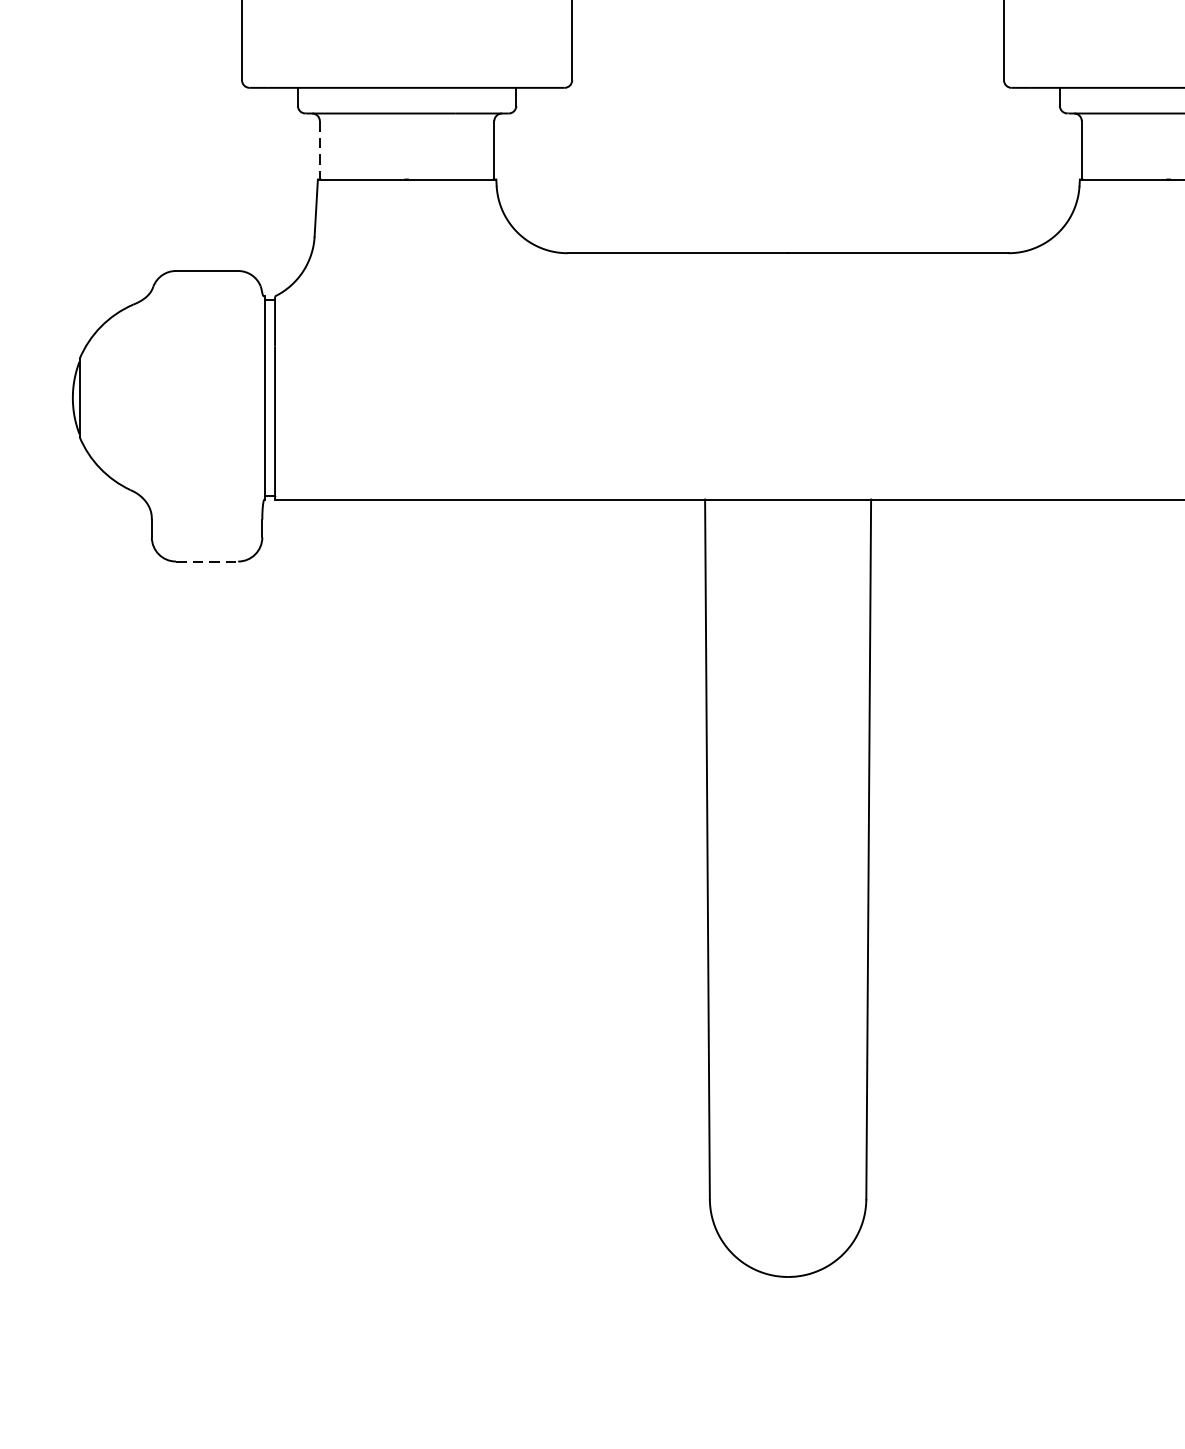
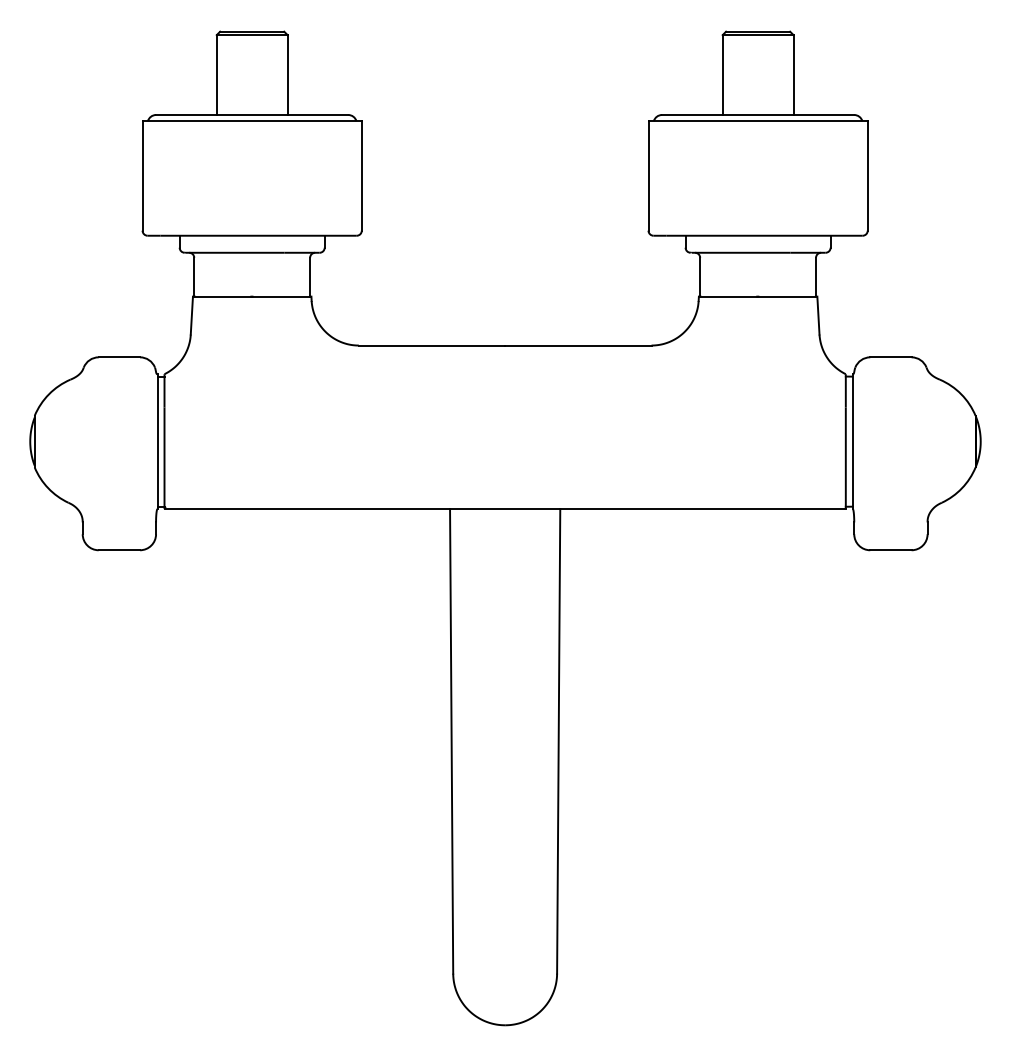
line: (320, 149) -> (194, 276), dashed -> solid
line: (207, 561) -> (119, 550), dashed -> solid

